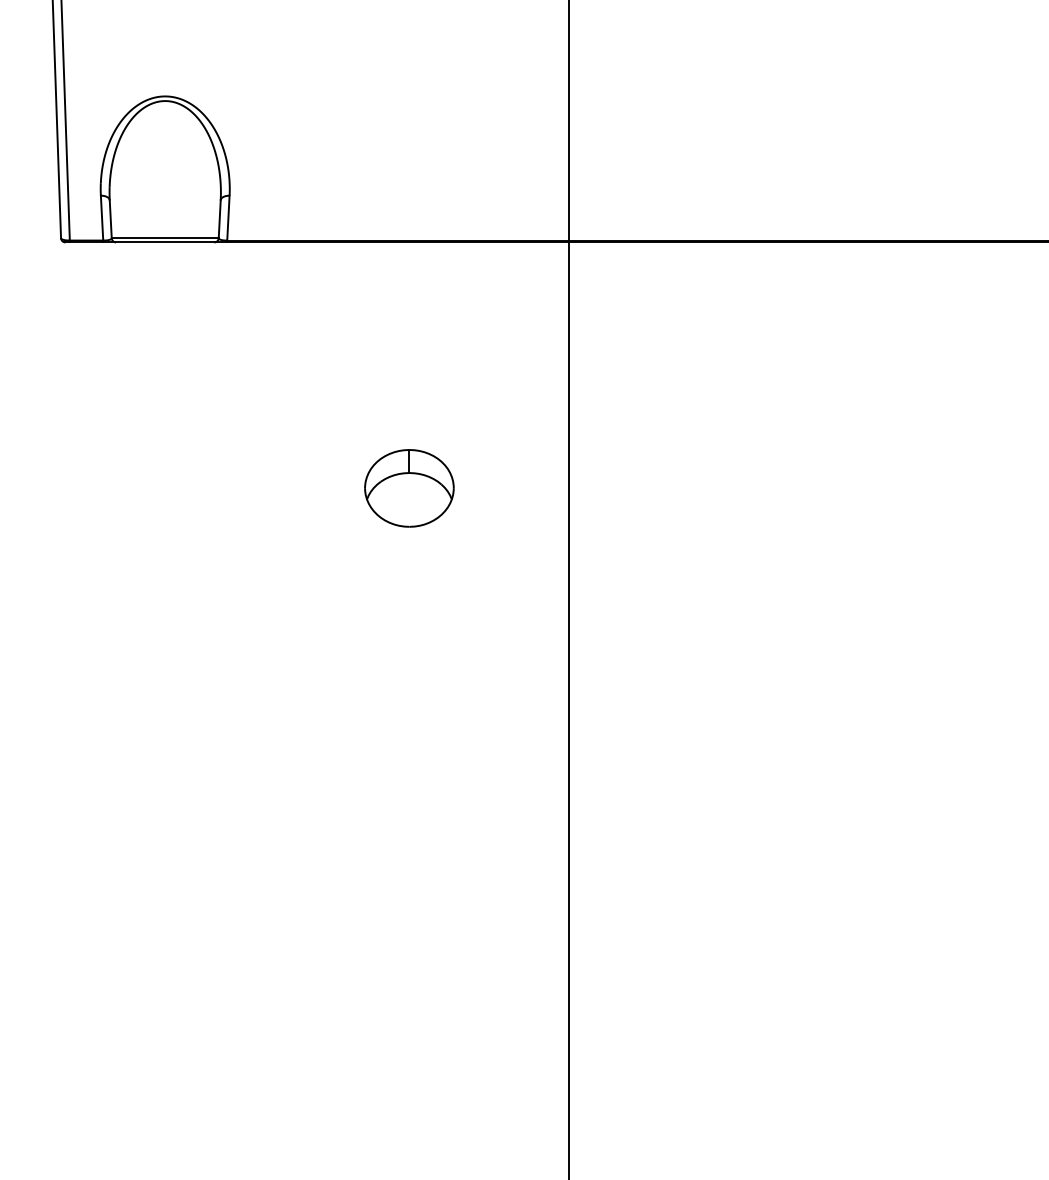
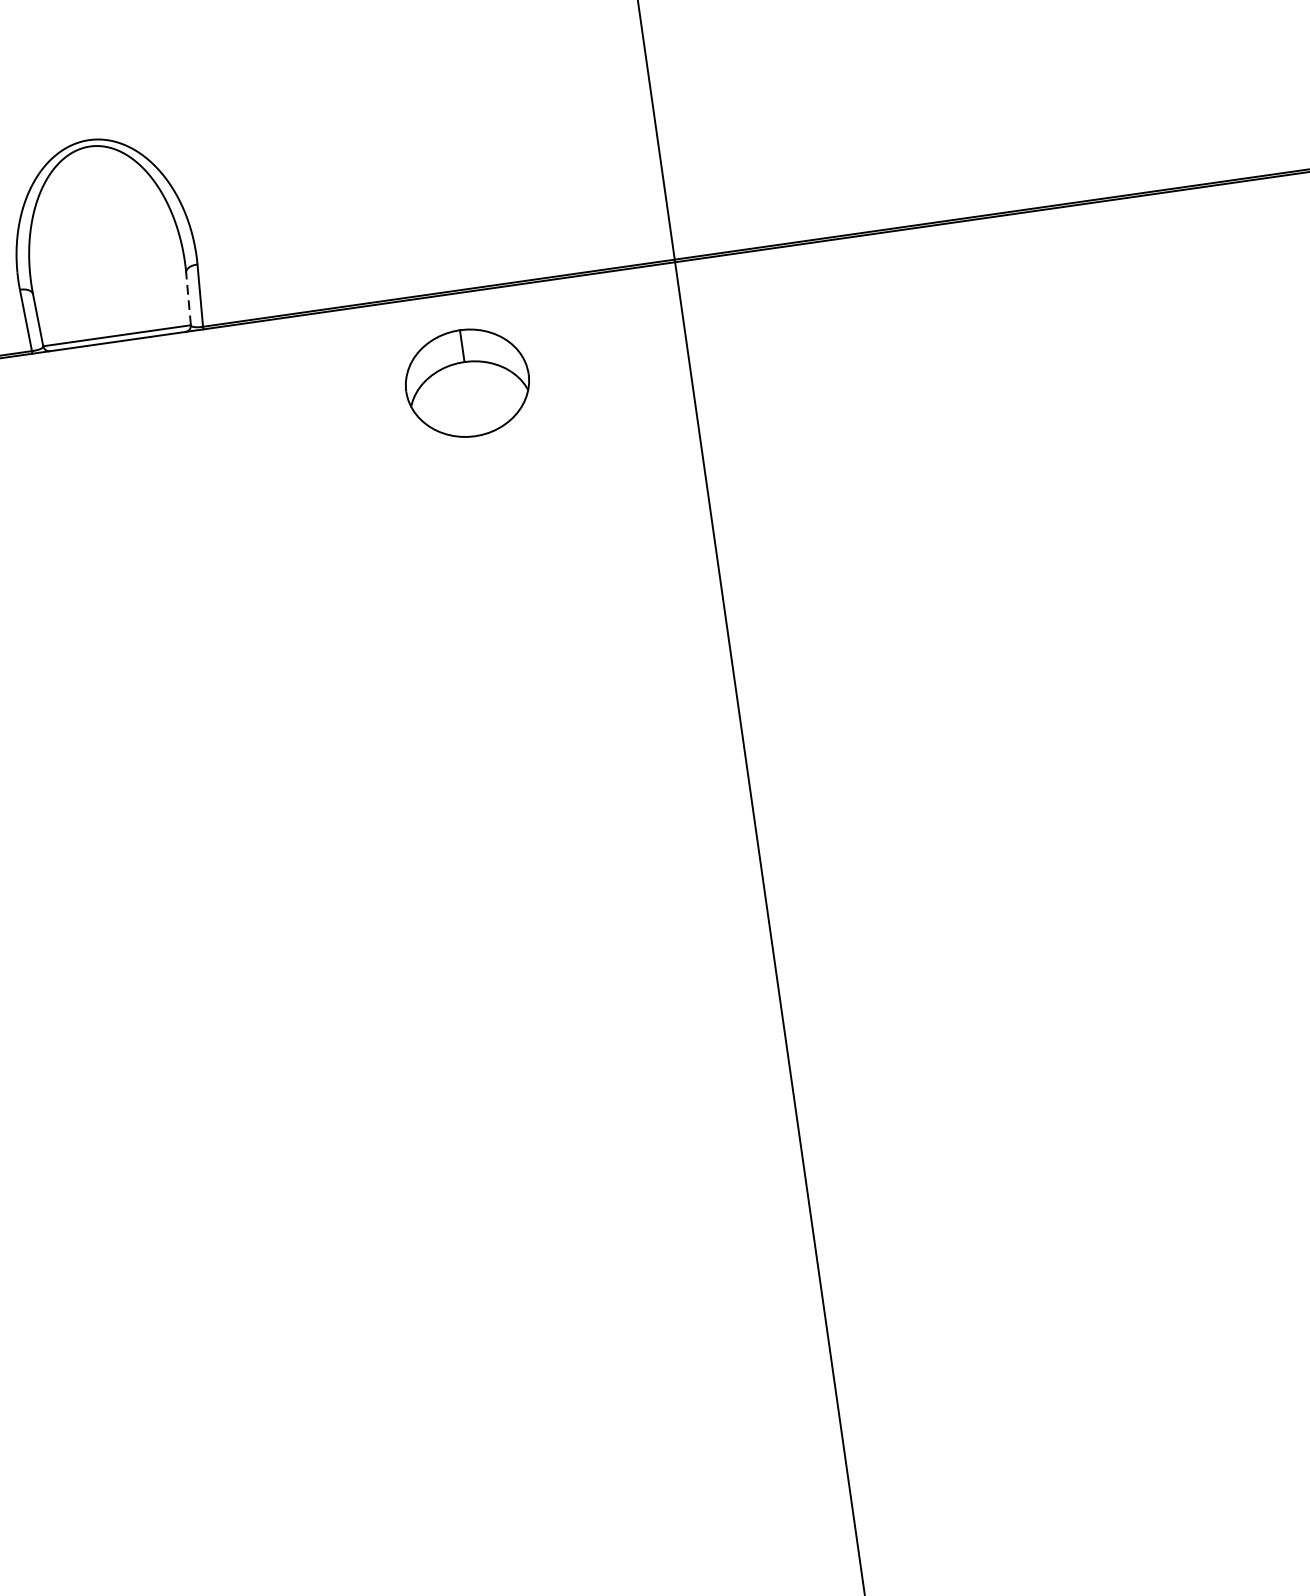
line: (219, 219) -> (188, 299), solid -> dashed
part: (409, 488) -> (467, 383), moved

